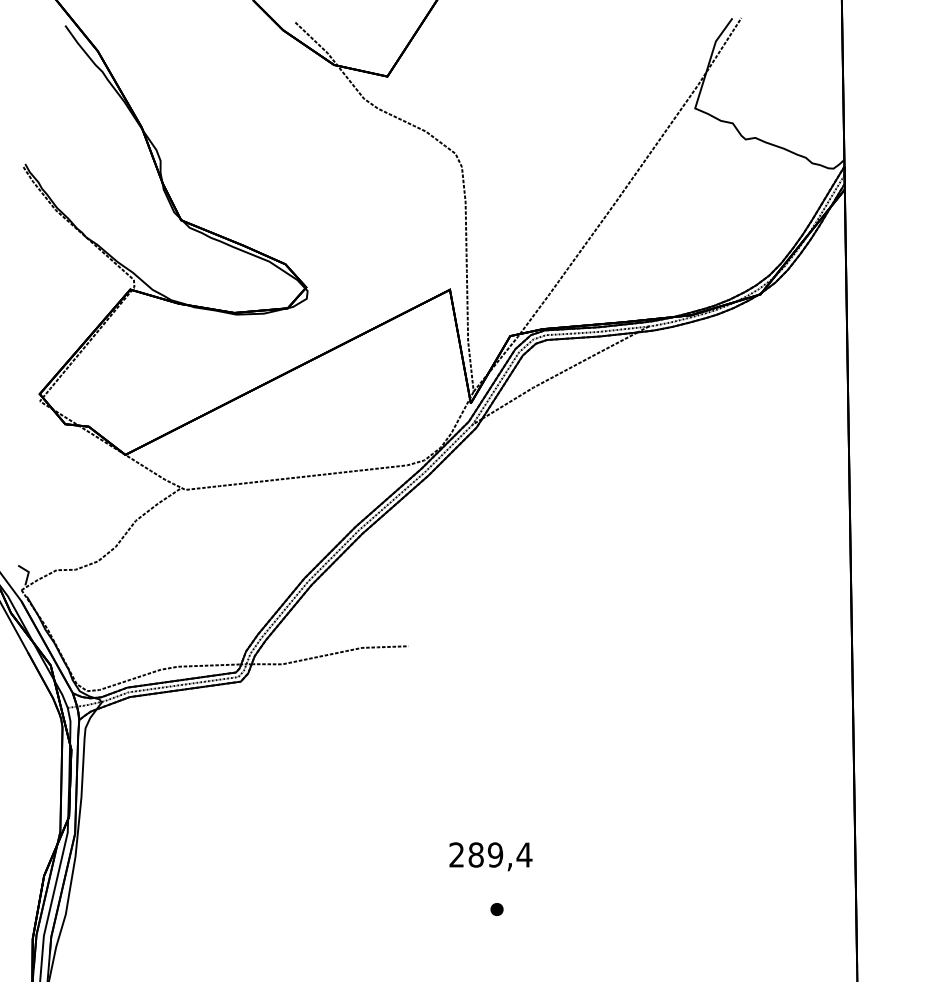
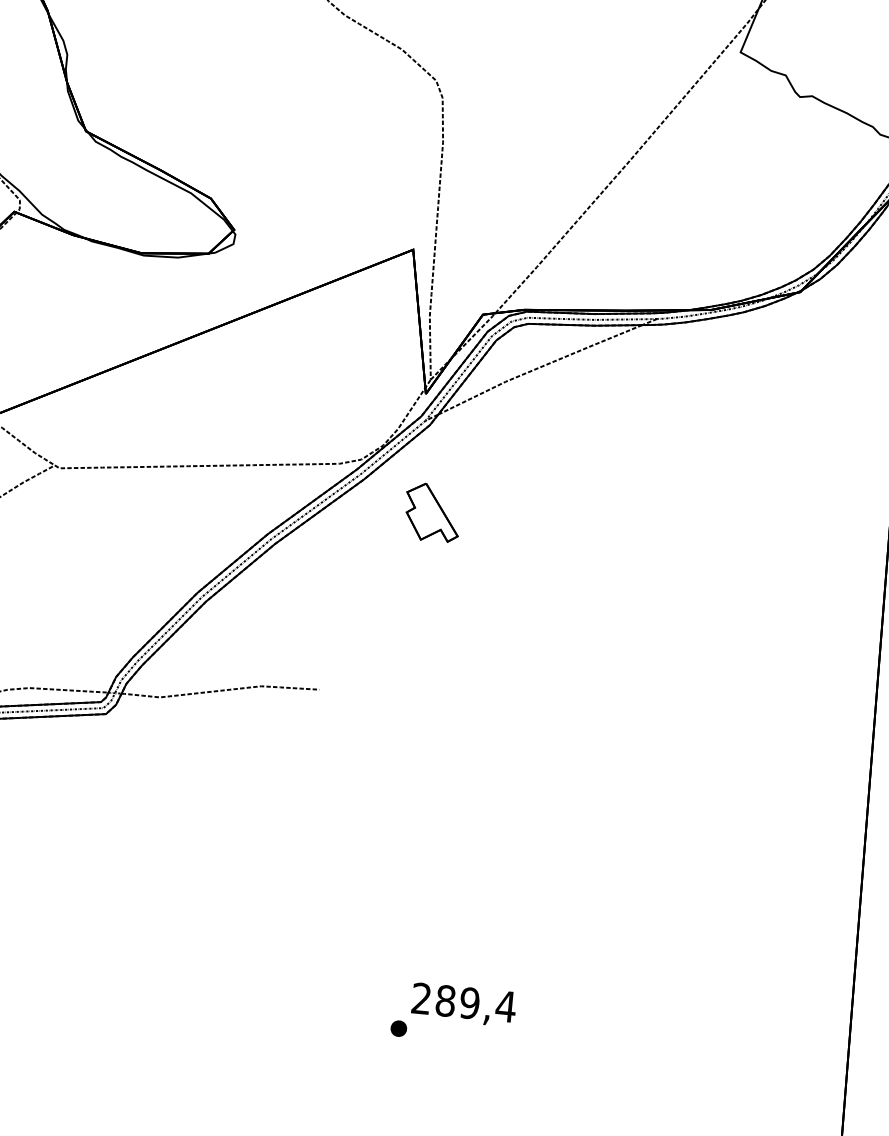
part: (484, 496) -> (431, 511), added
text: (490, 856) -> (463, 1004), moved

